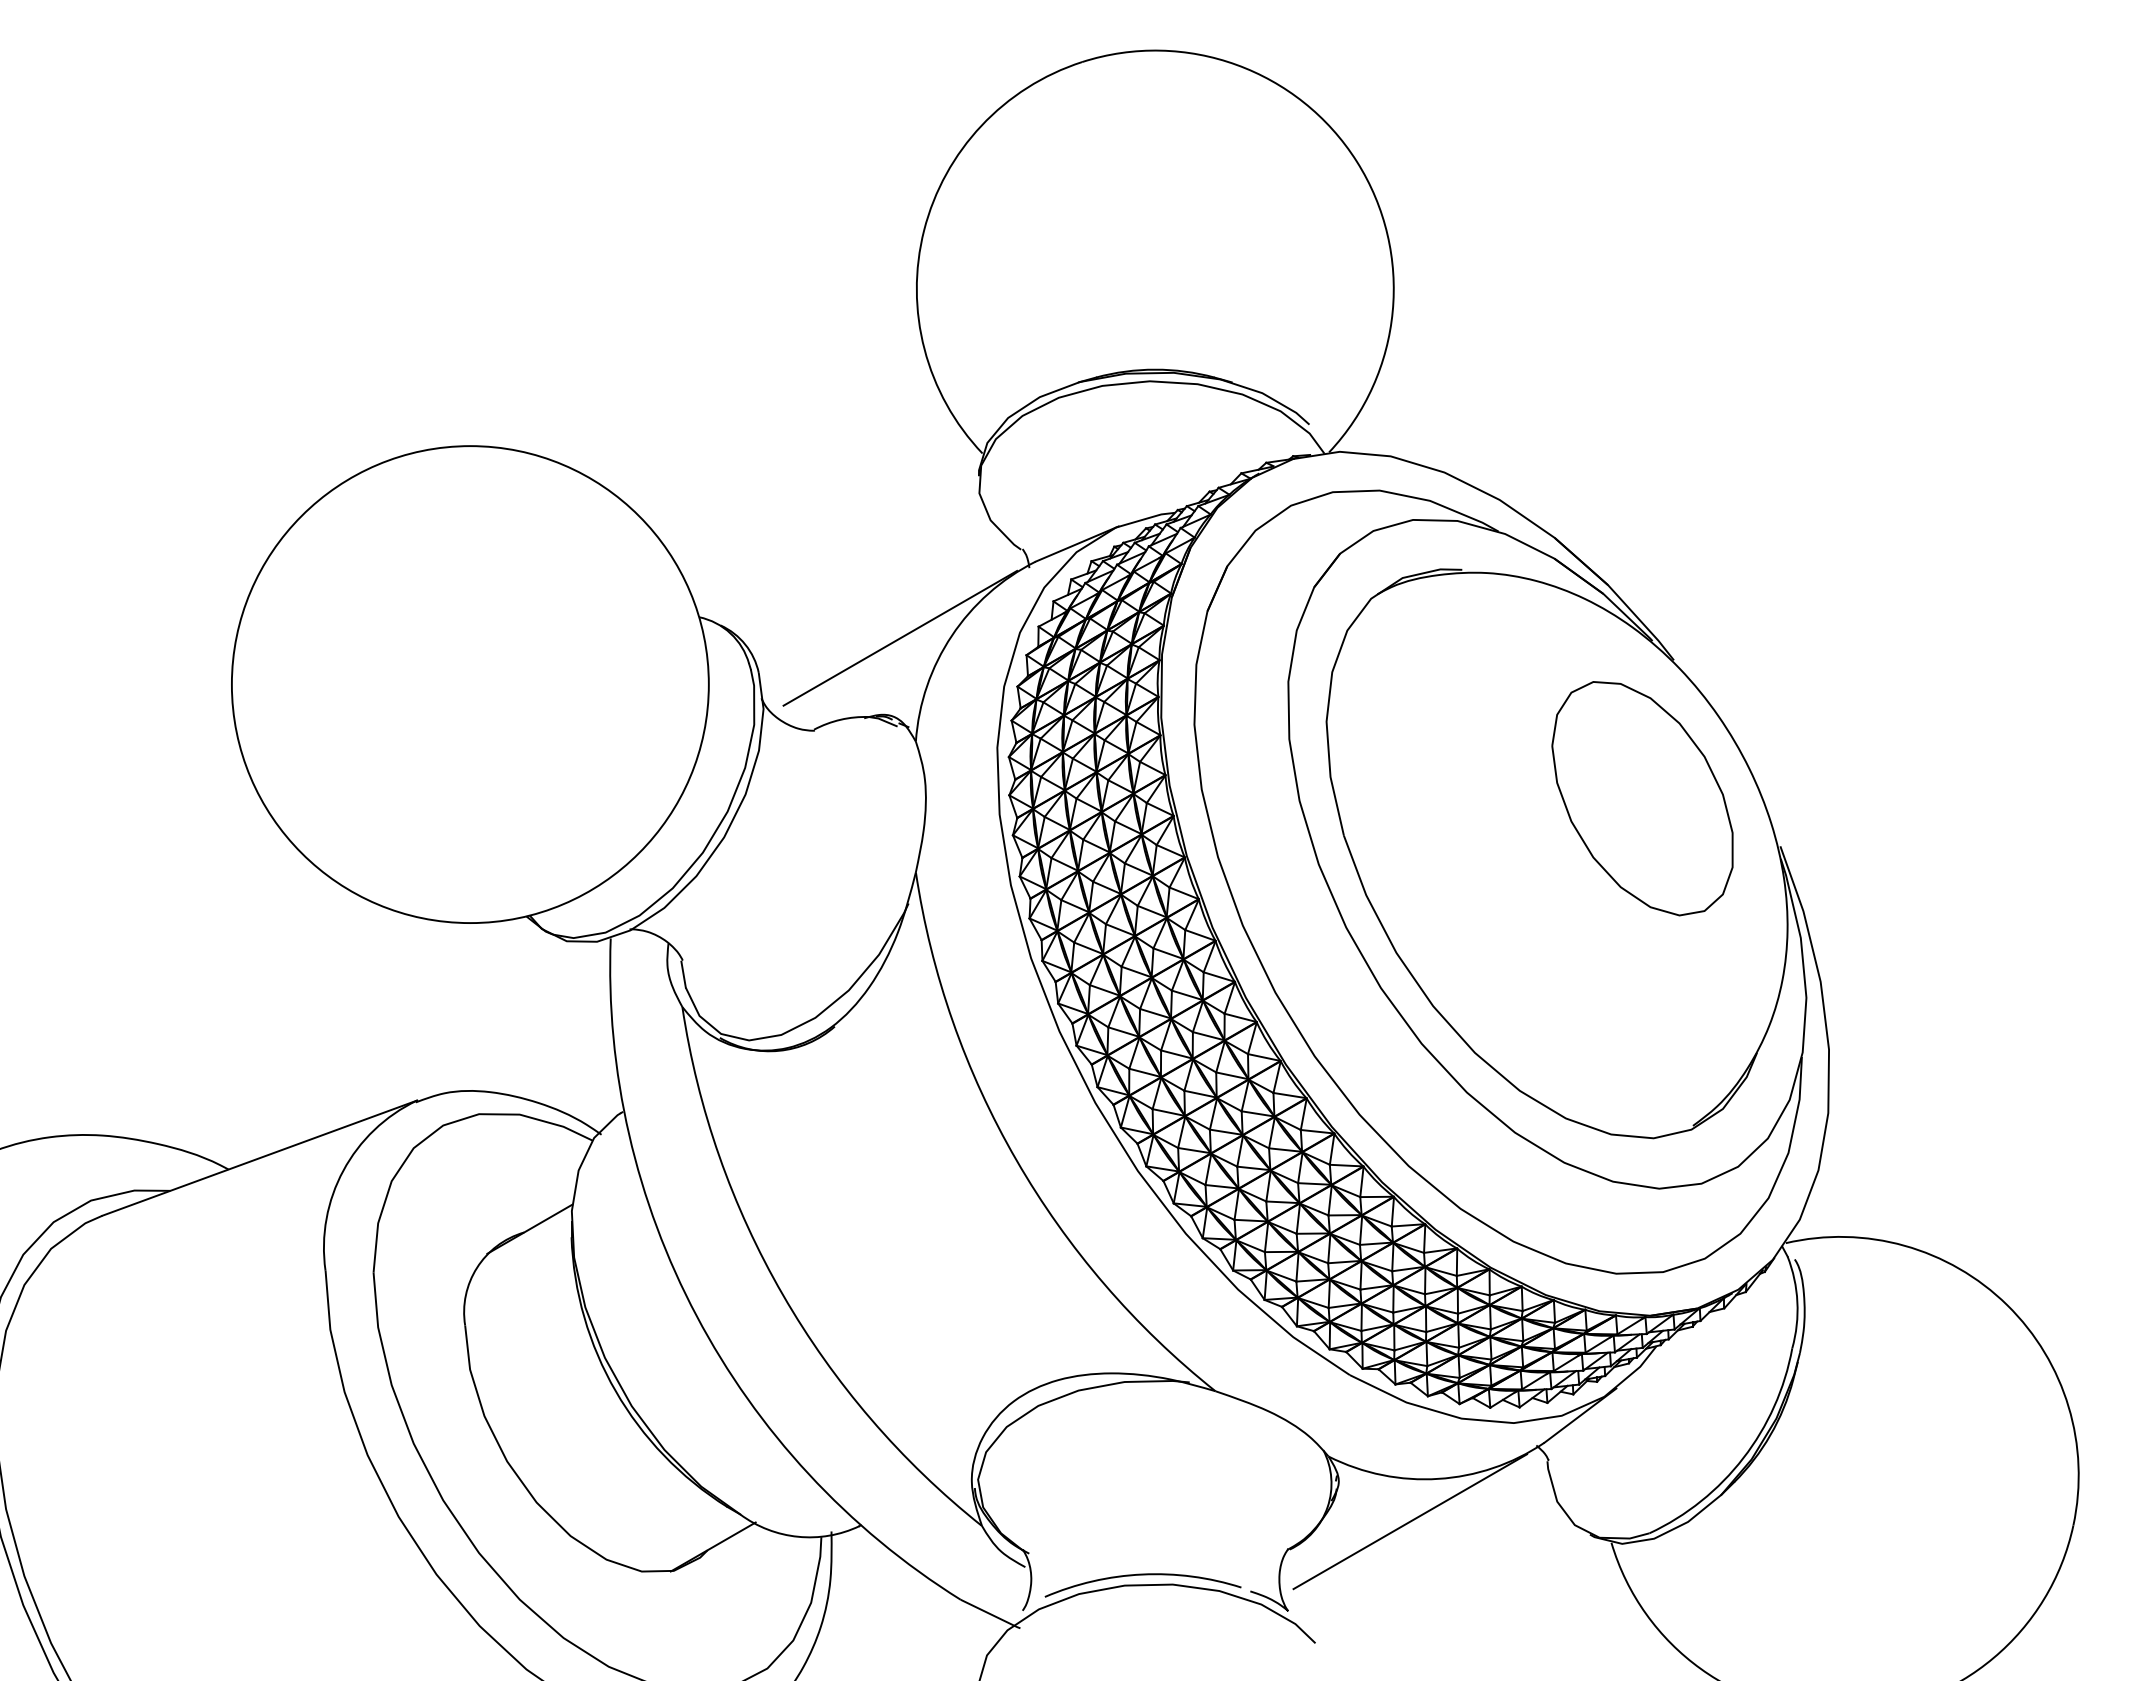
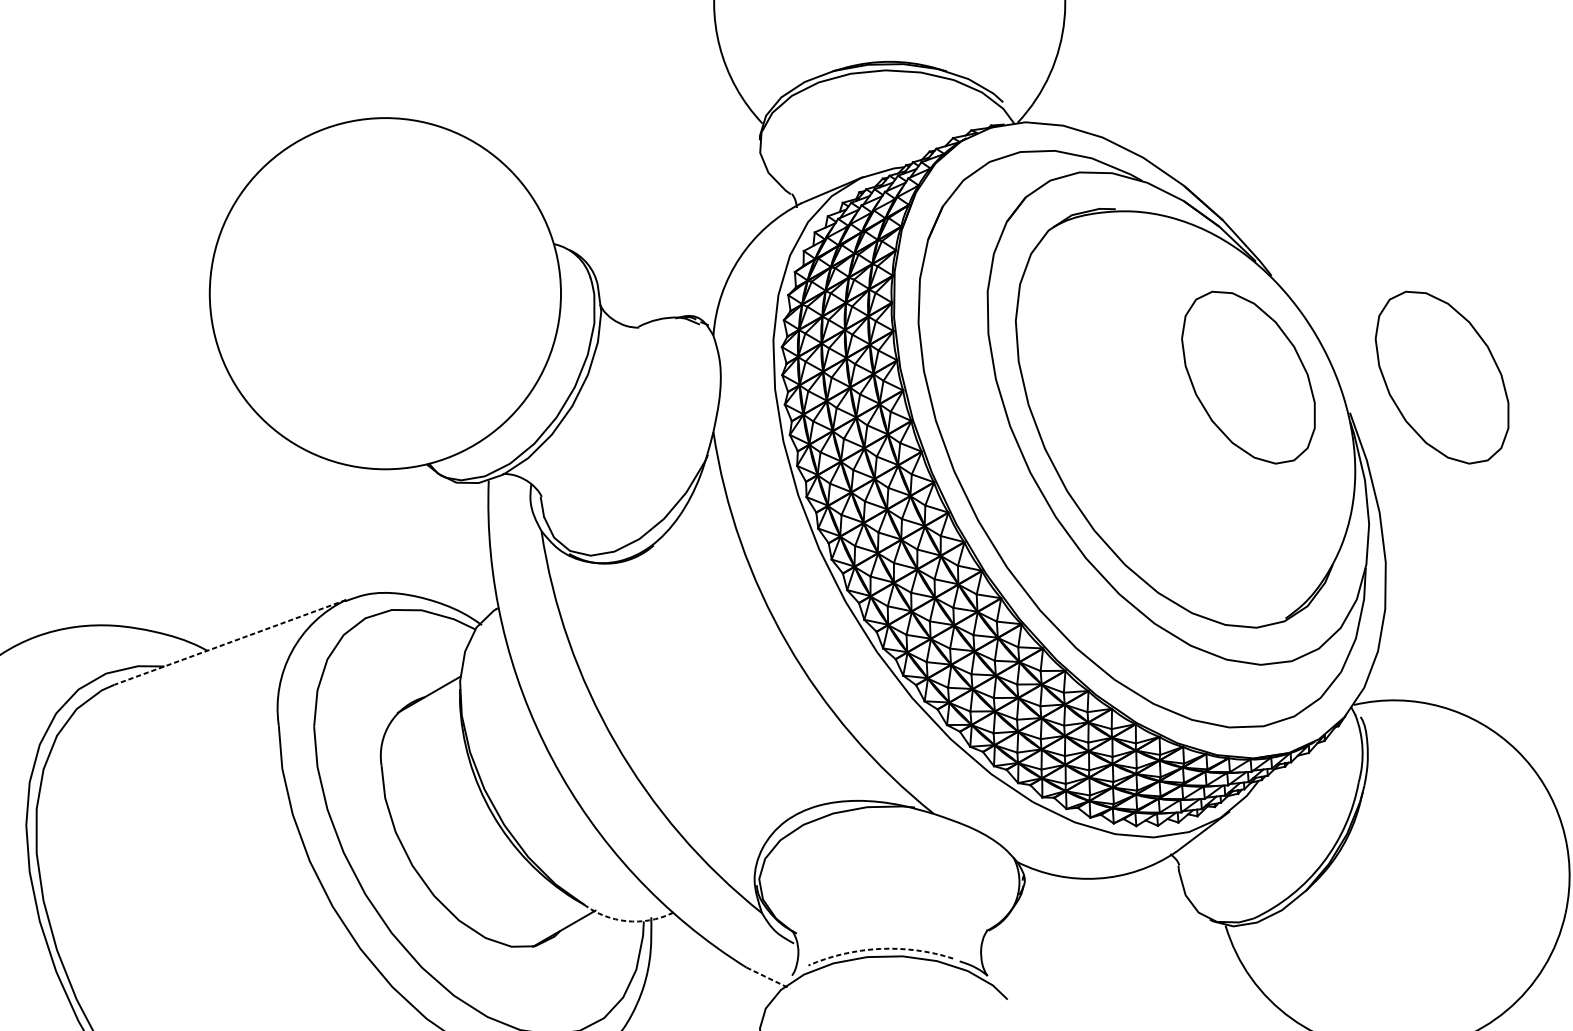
line: (900, 637) -> (702, 259), removed
part: (1905, 798) -> (1442, 377), added
line: (259, 1158) -> (230, 642), solid -> dashed
line: (1410, 1521) -> (1077, 909), removed
arc: (798, 1536) -> (627, 920), solid -> dashed
arc: (1142, 1574) -> (880, 948), solid -> dashed
line: (991, 1614) -> (769, 978), solid -> dashed

